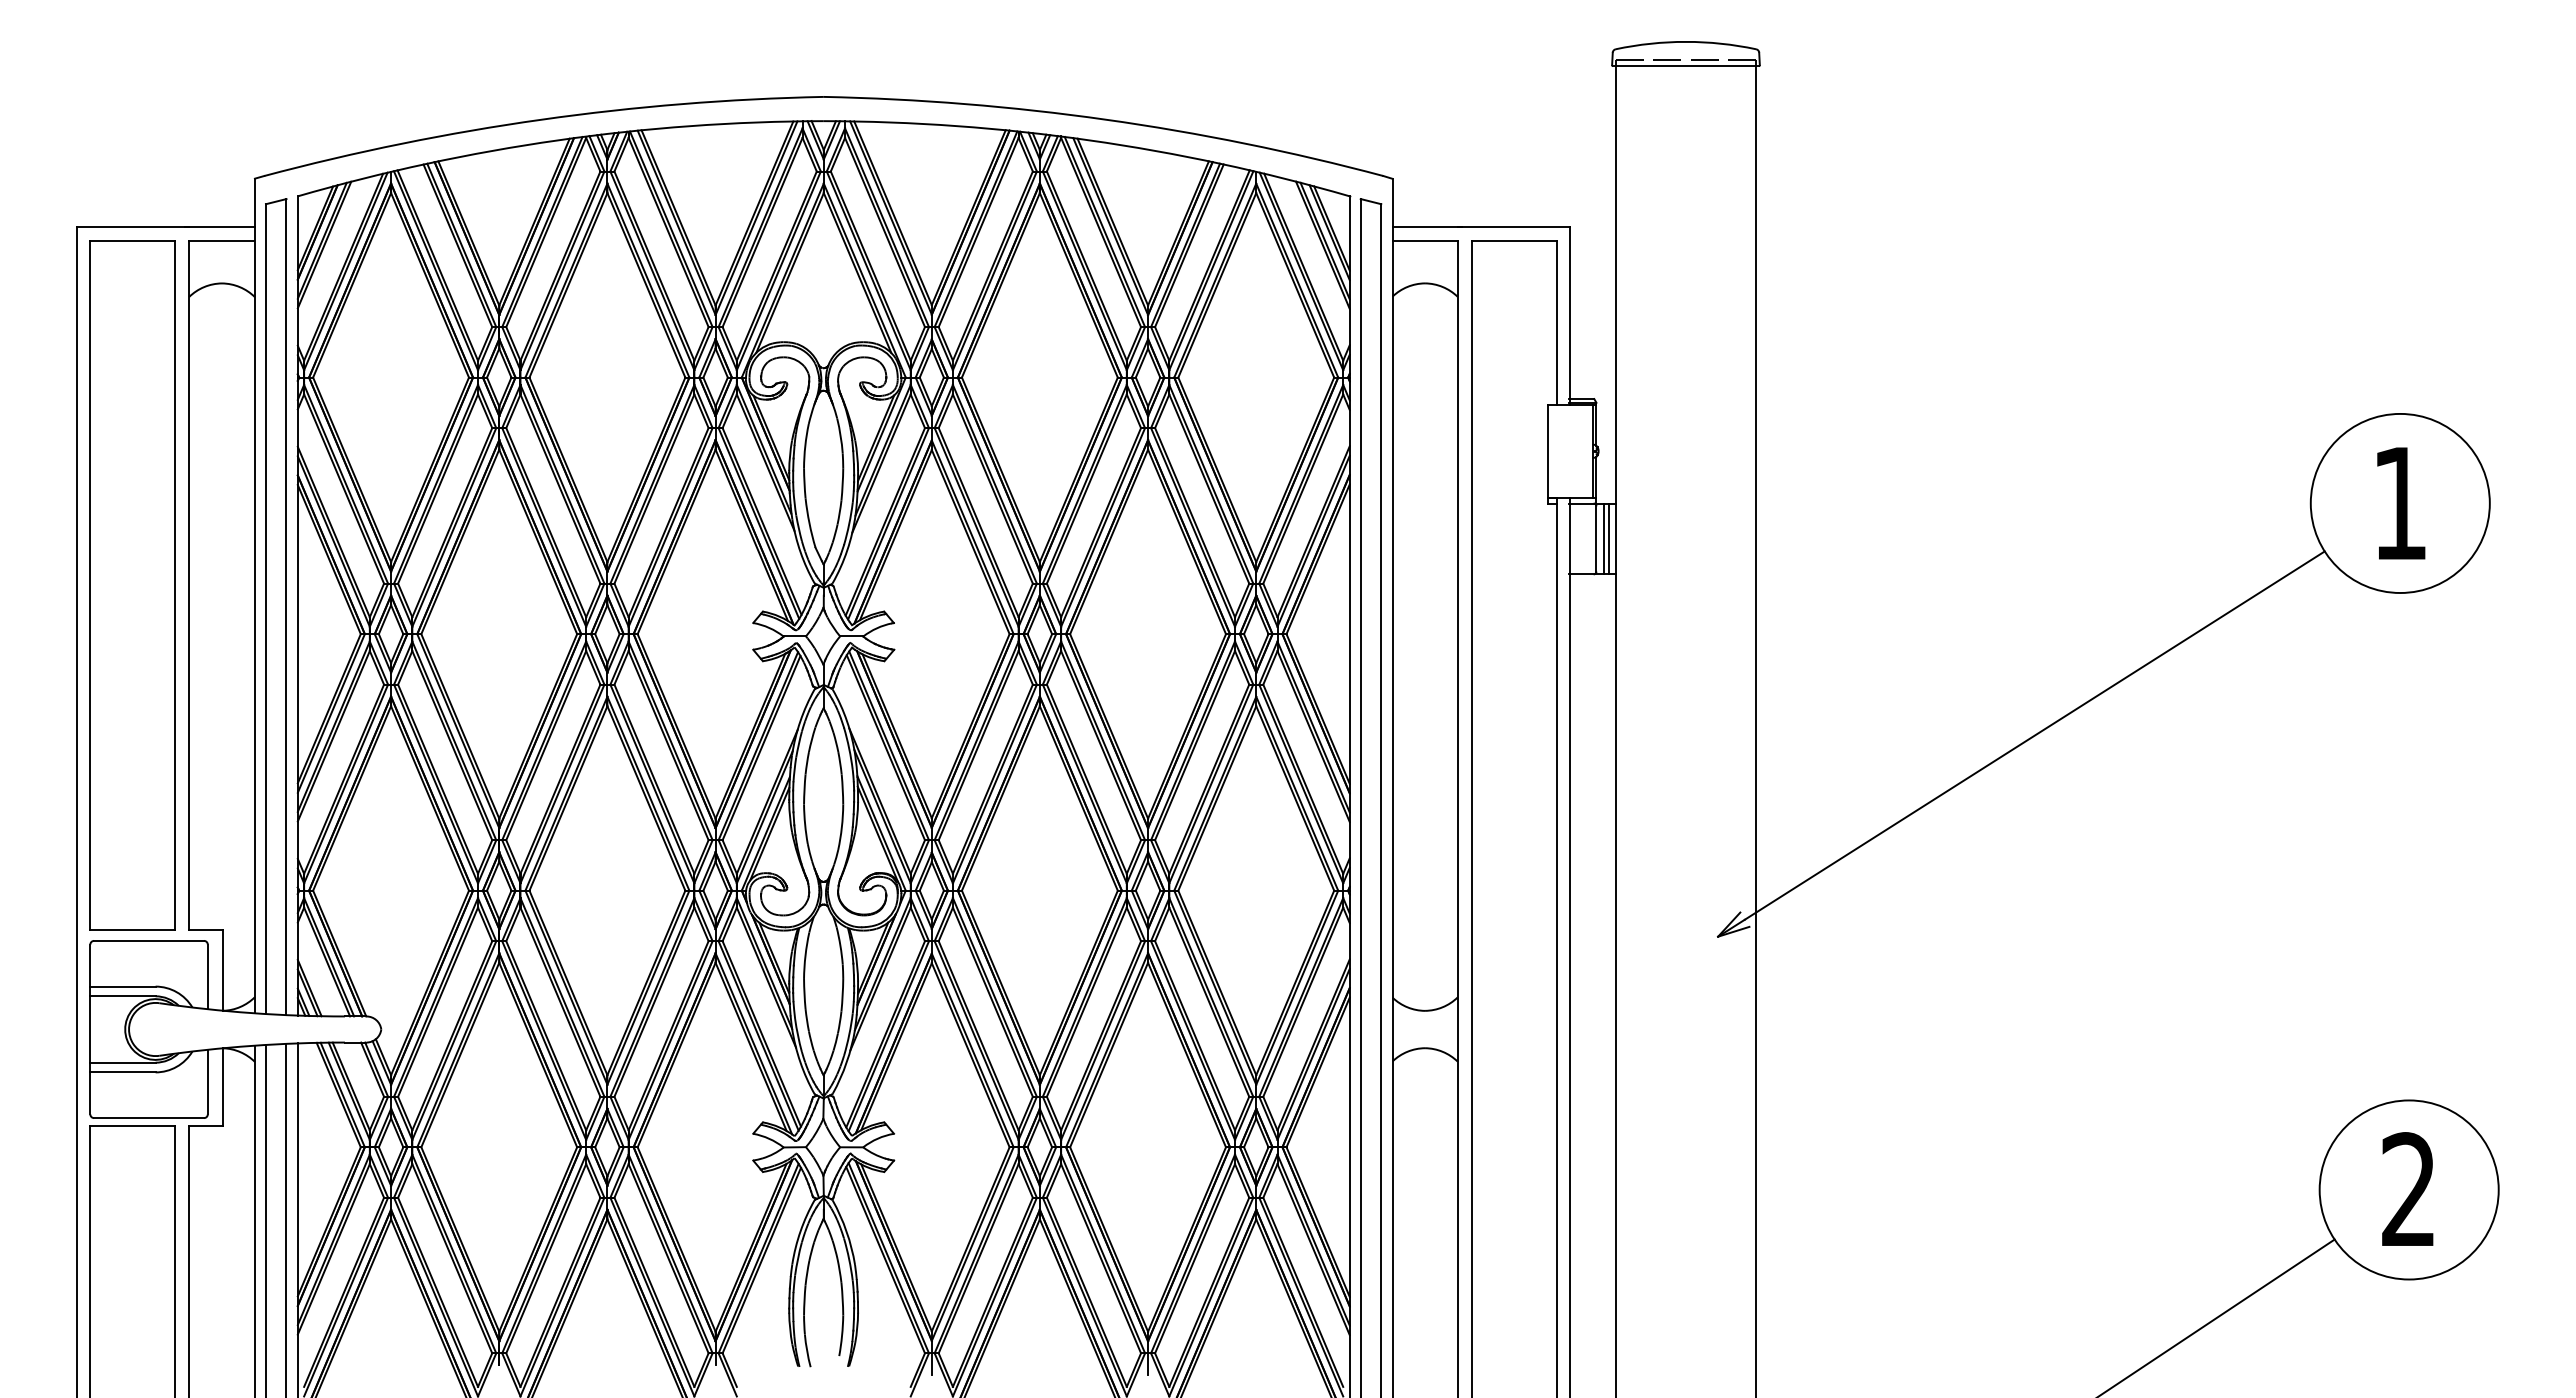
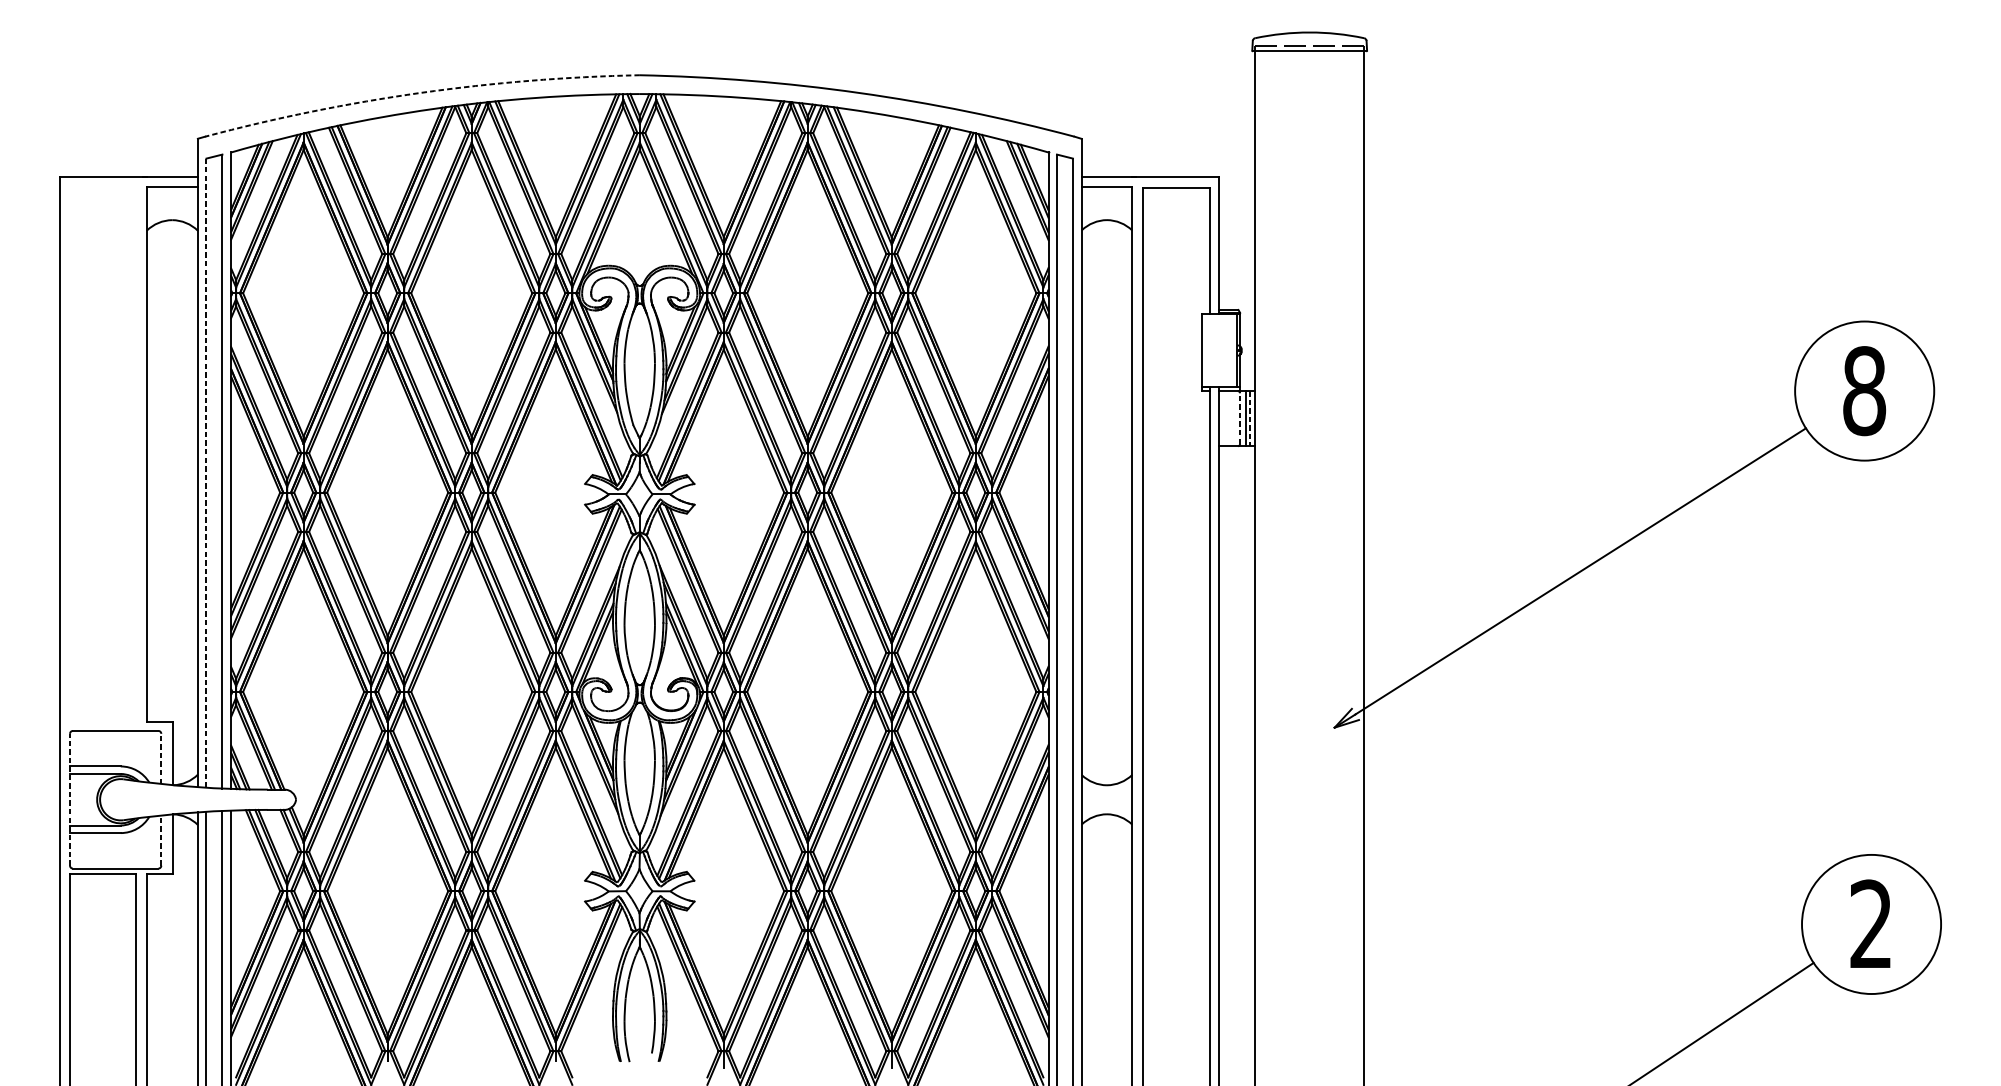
arc: (541, 119) -> (420, 92), solid -> dashed
text: (2399, 503) -> (1864, 391), 1 -> 8
line: (1596, 538) -> (1240, 418), solid -> dashed
line: (1608, 539) -> (1249, 419), solid -> dashed
part: (132, 585) -> (102, 454), removed
line: (265, 609) -> (206, 473), solid -> dashed
line: (207, 976) -> (161, 758), solid -> dashed
line: (90, 1029) -> (70, 799), solid -> dashed
line: (207, 1081) -> (161, 840), solid -> dashed

